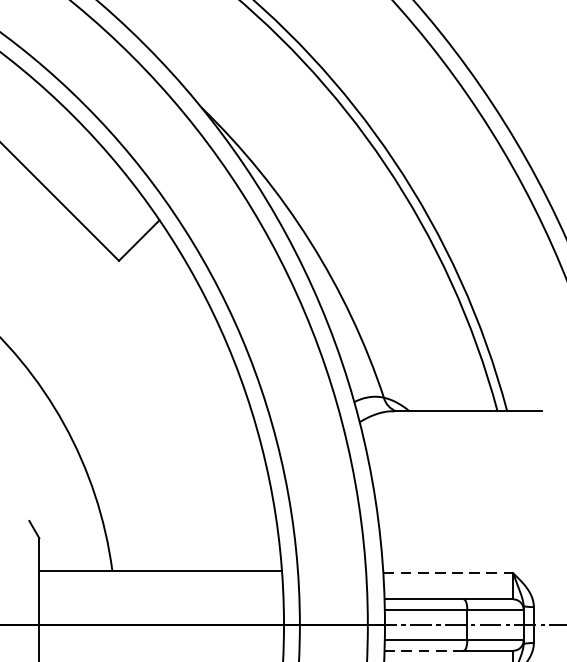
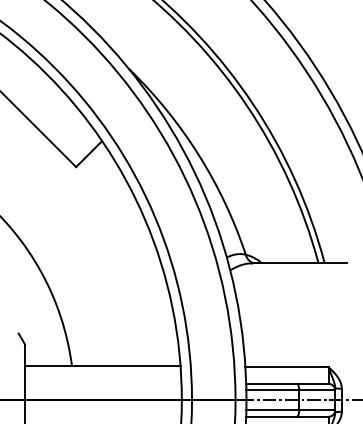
line: (449, 573) -> (287, 367), dashed -> solid
line: (424, 650) -> (271, 416), dashed -> solid

